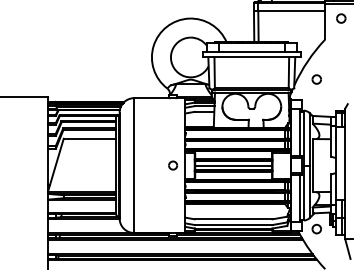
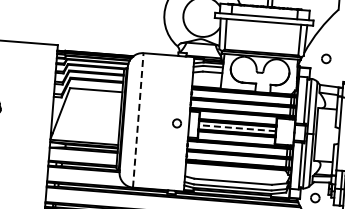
part: (316, 79) -> (325, 58), moved
line: (134, 165) -> (138, 120), solid -> dashed
line: (233, 165) -> (237, 128), solid -> dashed

